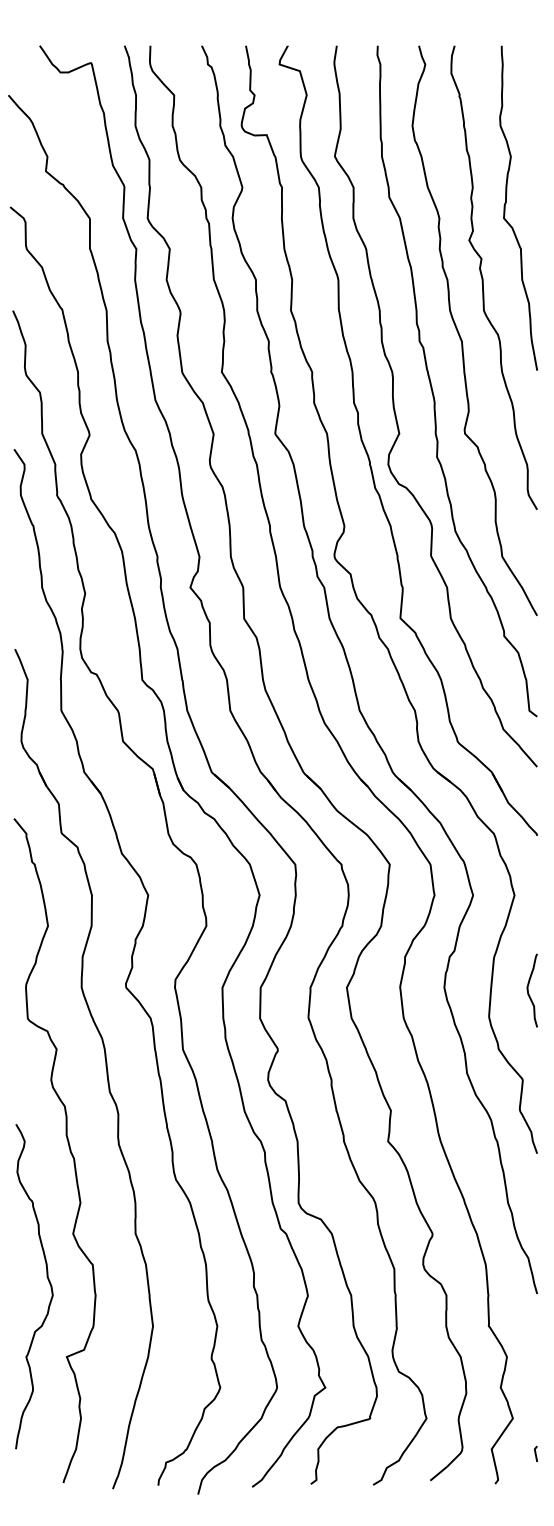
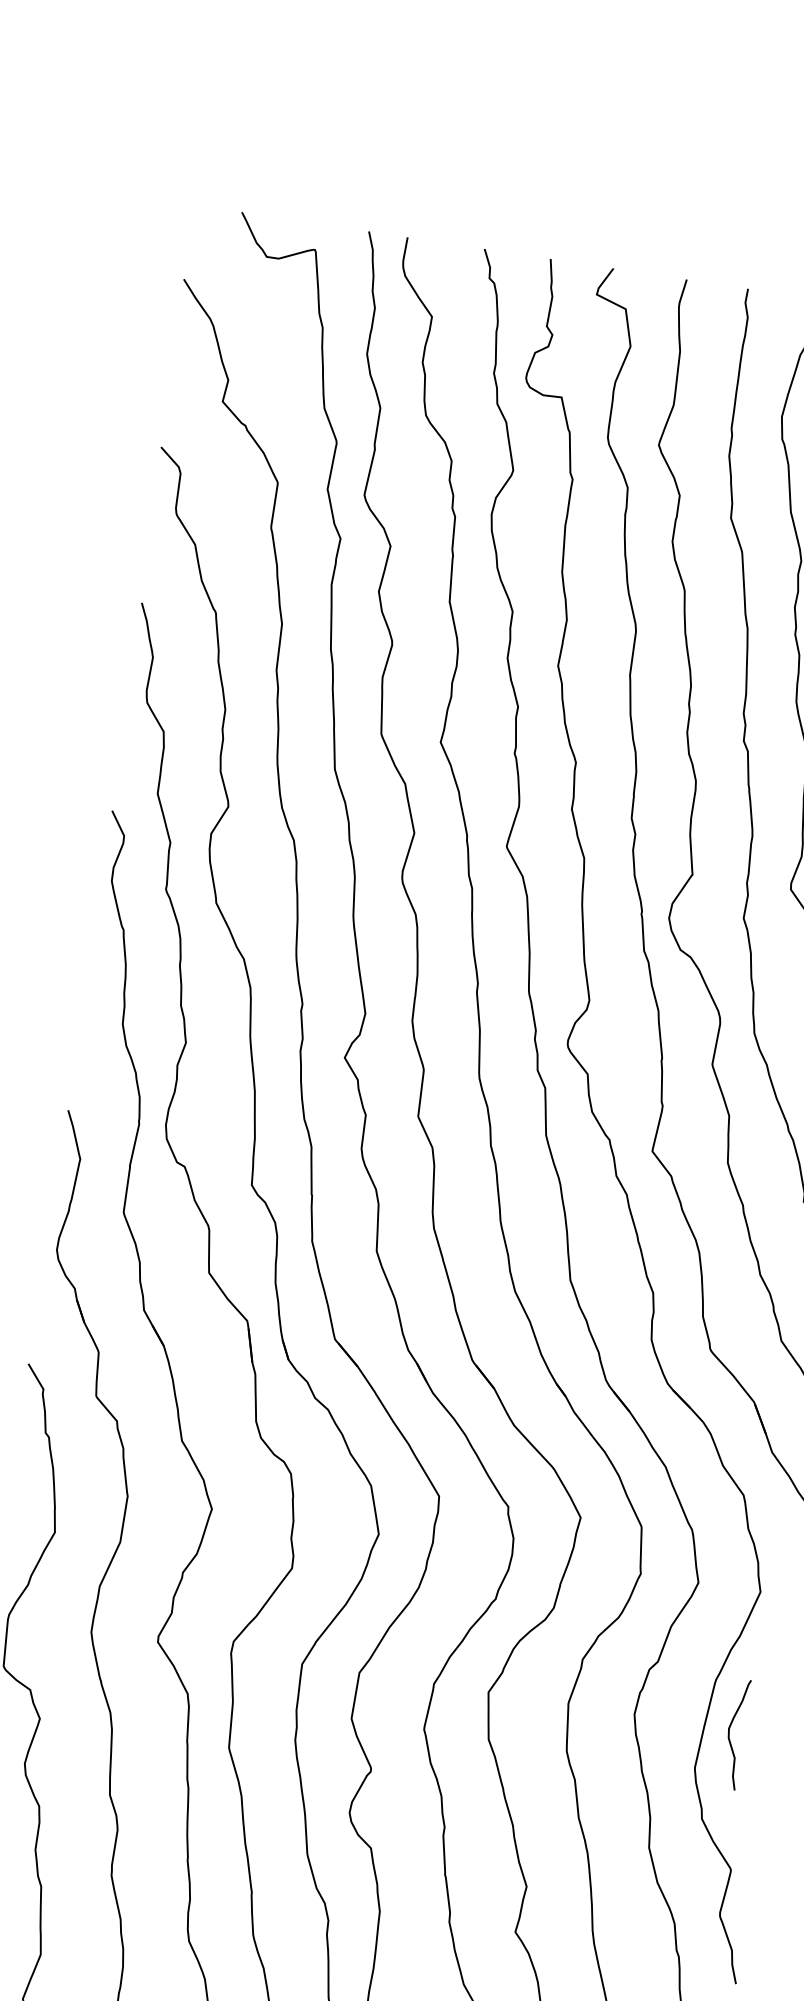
curve: (528, 990) -> (729, 1733), moved

